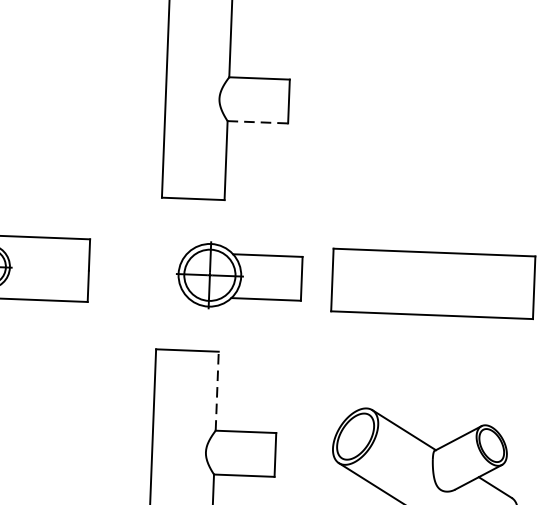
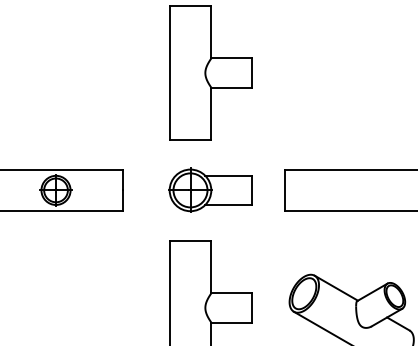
line: (257, 122) -> (231, 87), dashed -> solid
part: (240, 275) -> (210, 189), moved
line: (217, 390) -> (211, 266), dashed -> solid

